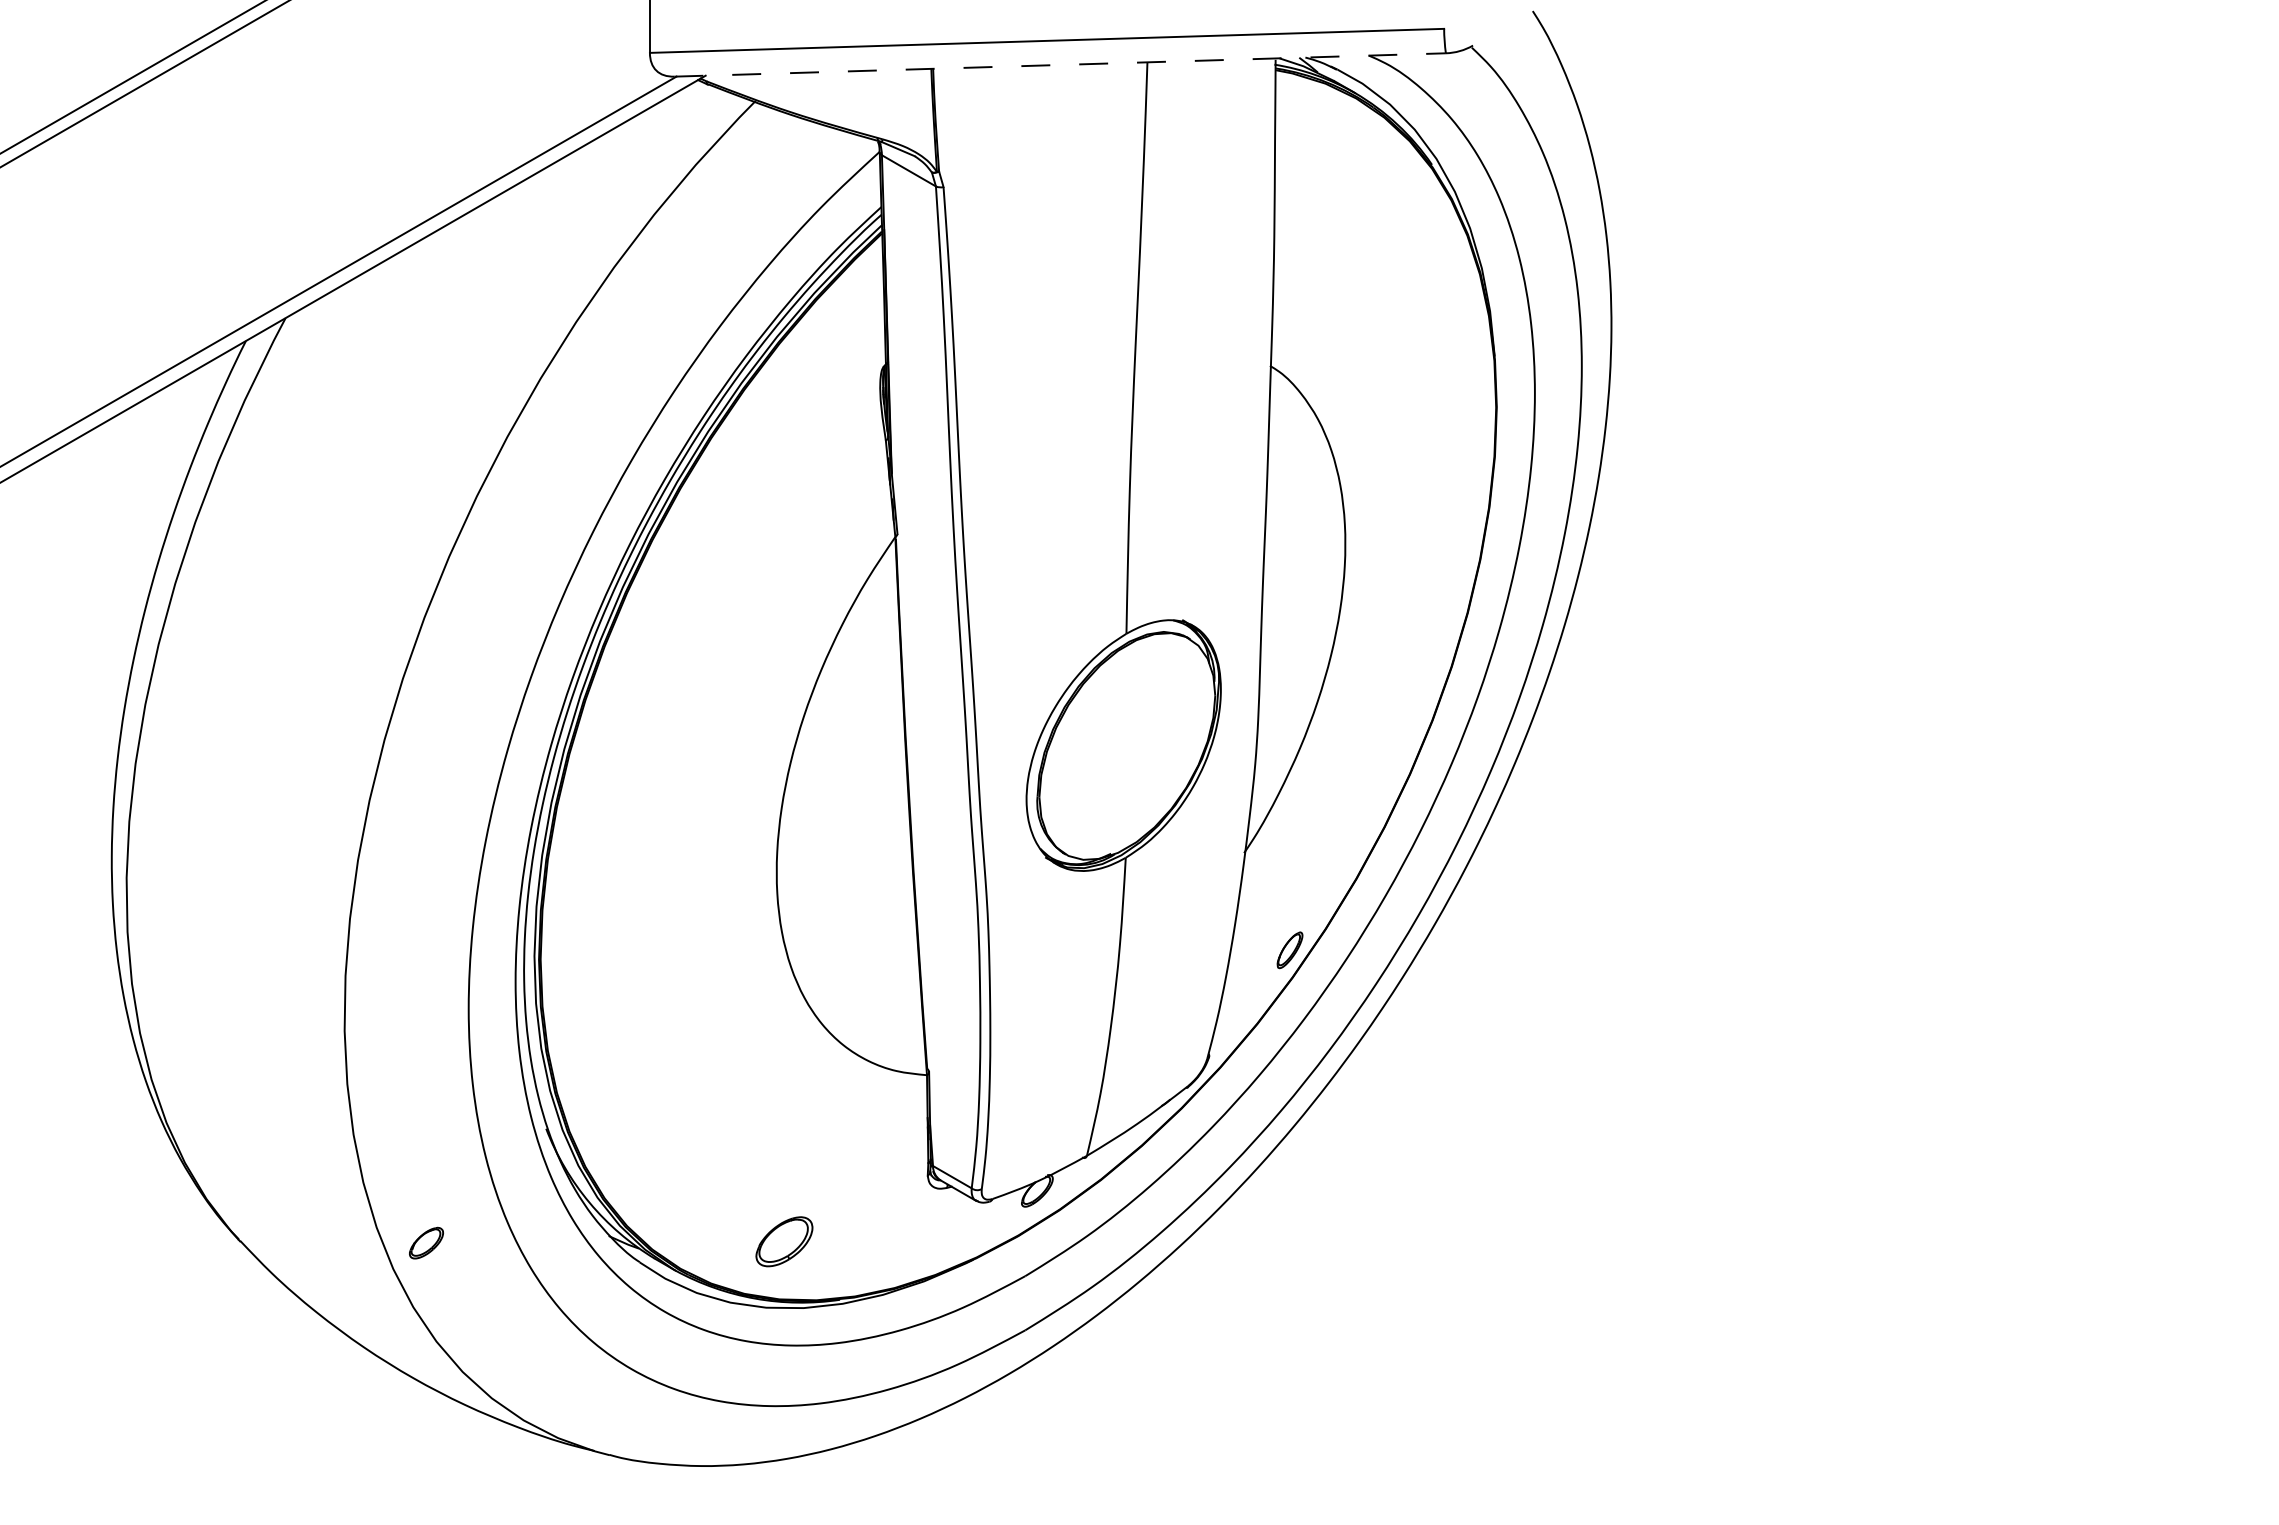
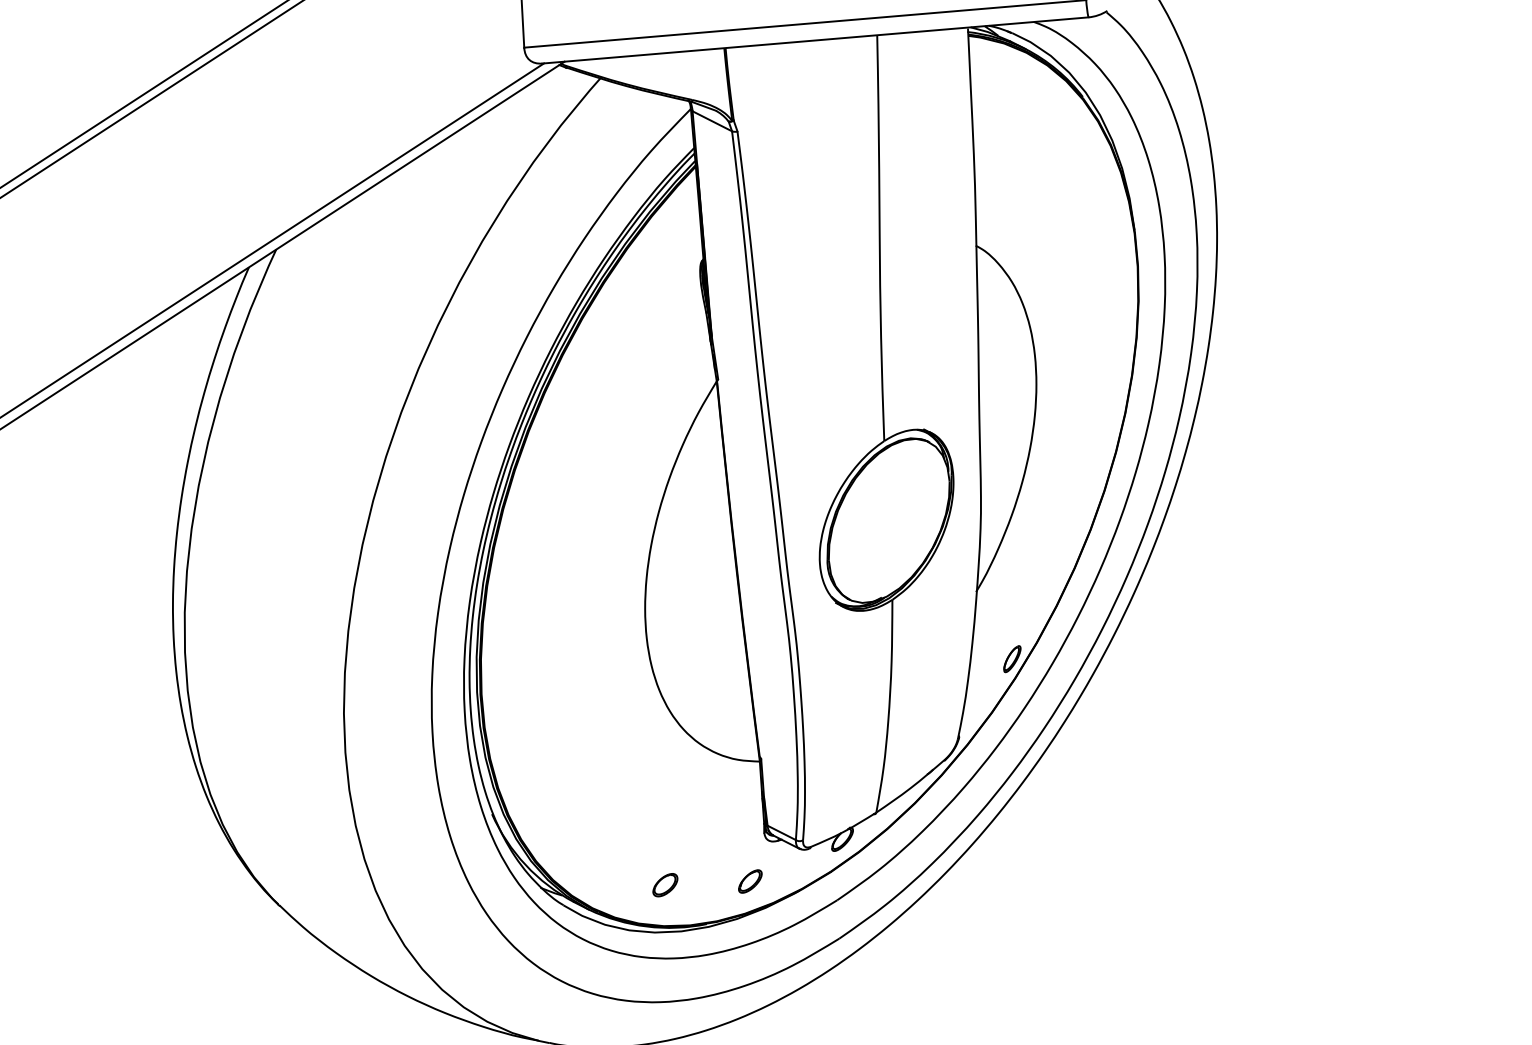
line: (1060, 64) -> (815, 40), dashed -> solid
part: (784, 1241) -> (665, 884), size x0.62
part: (426, 1242) -> (750, 881), moved

